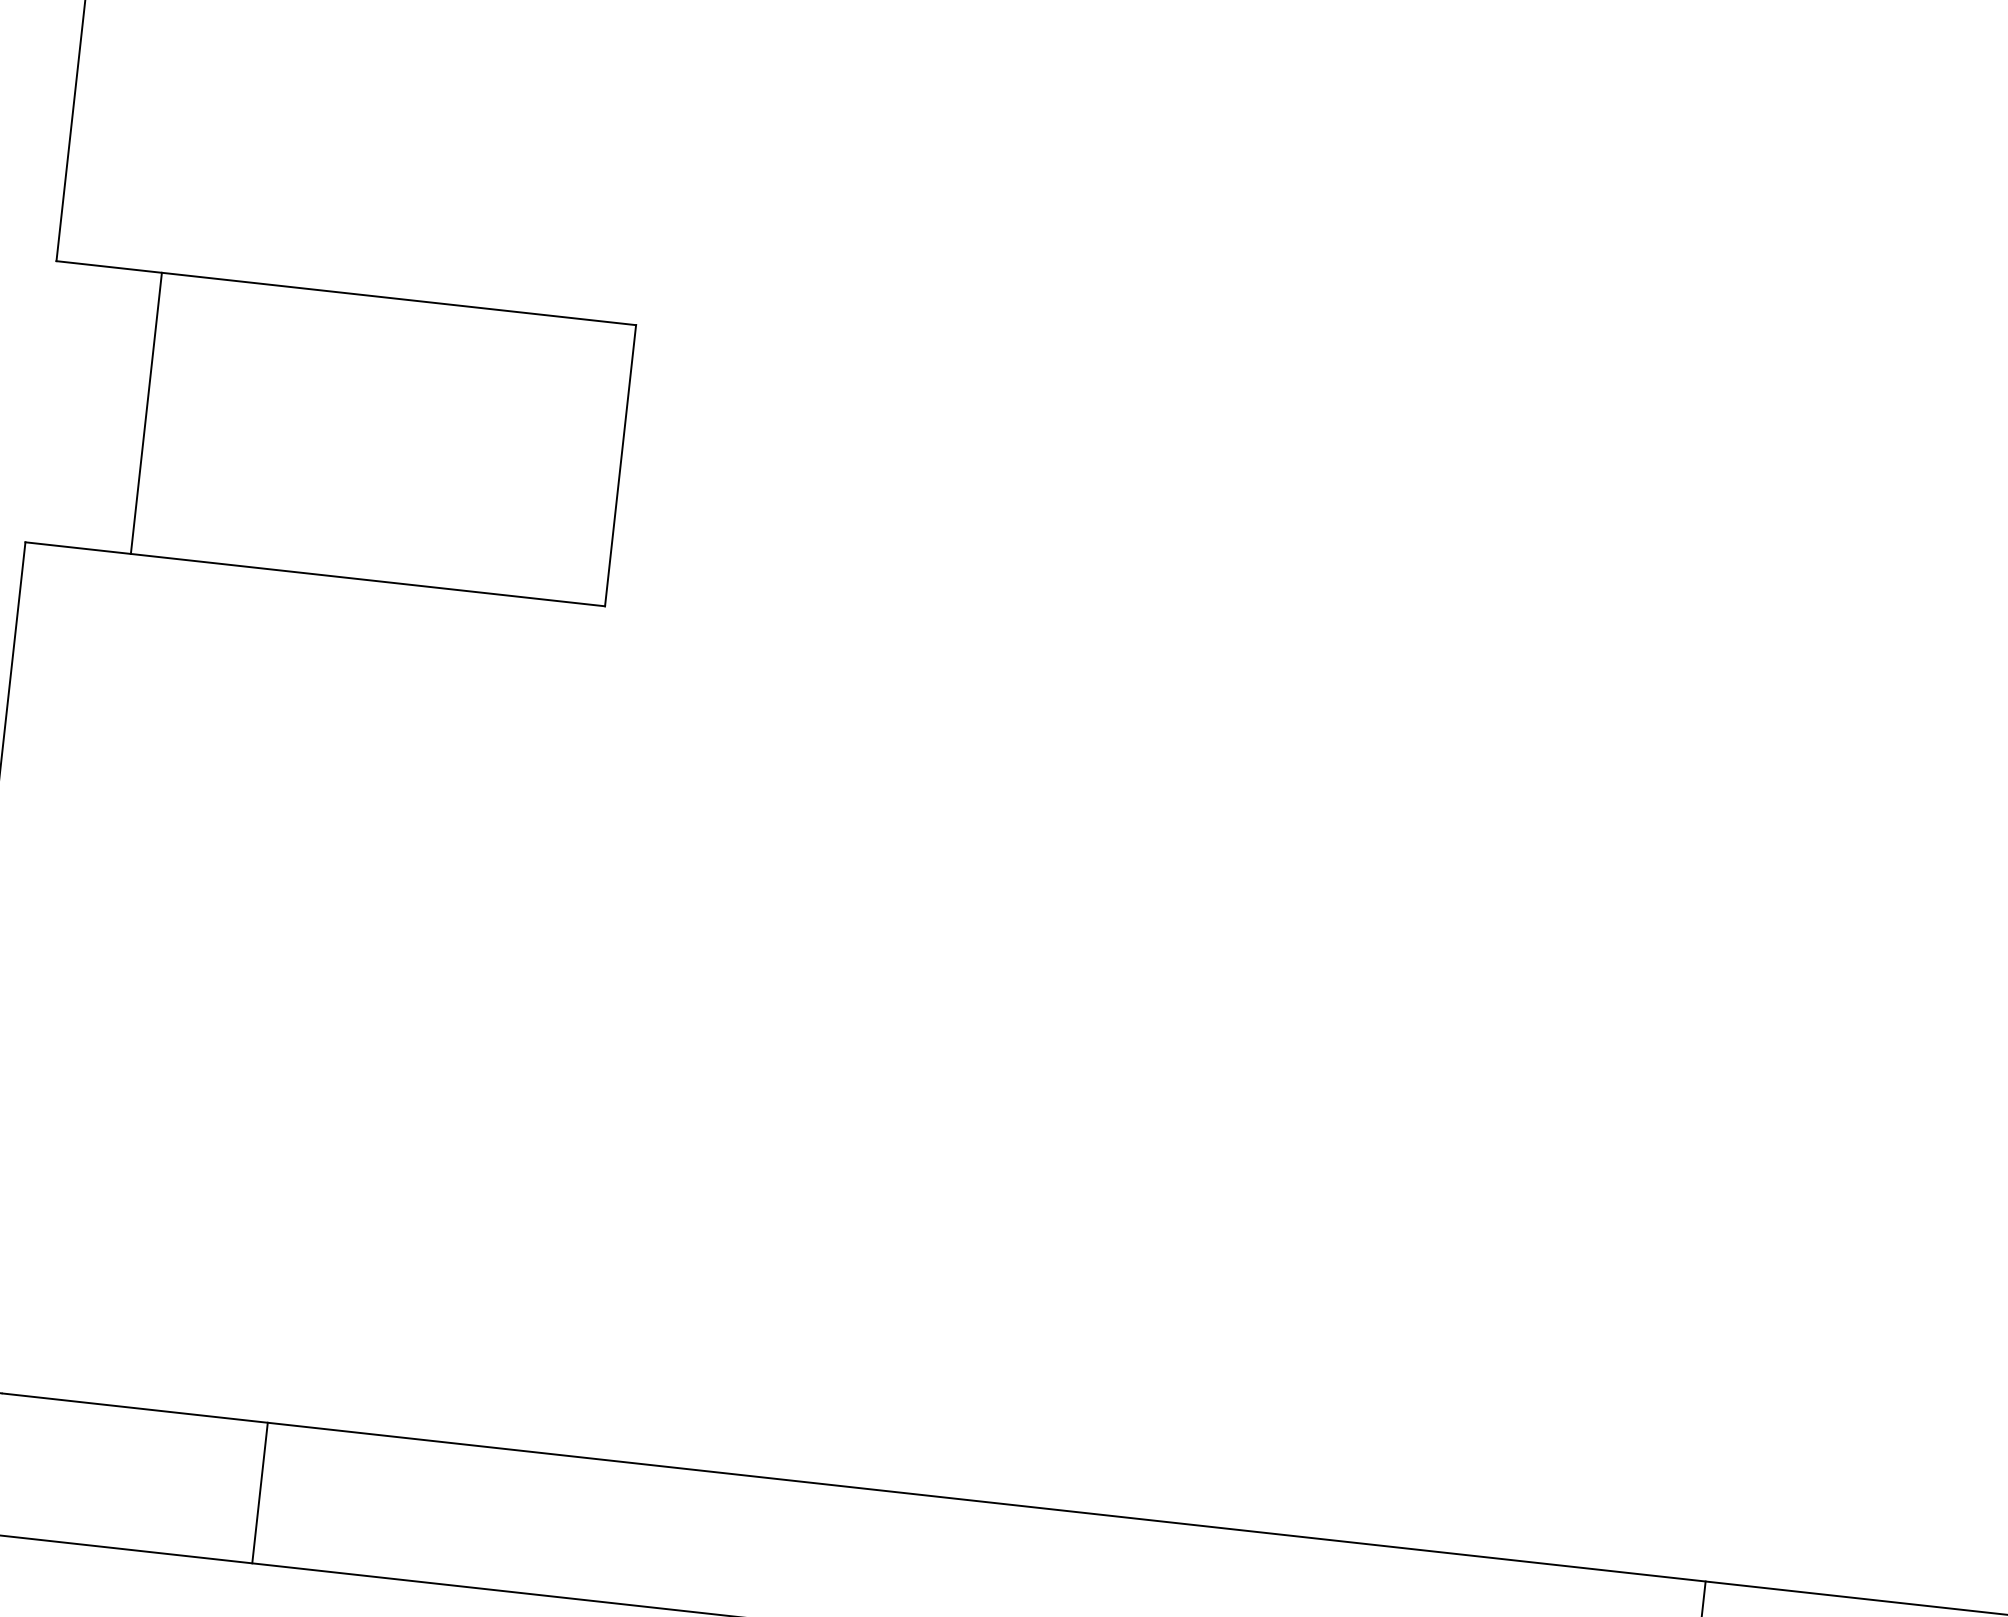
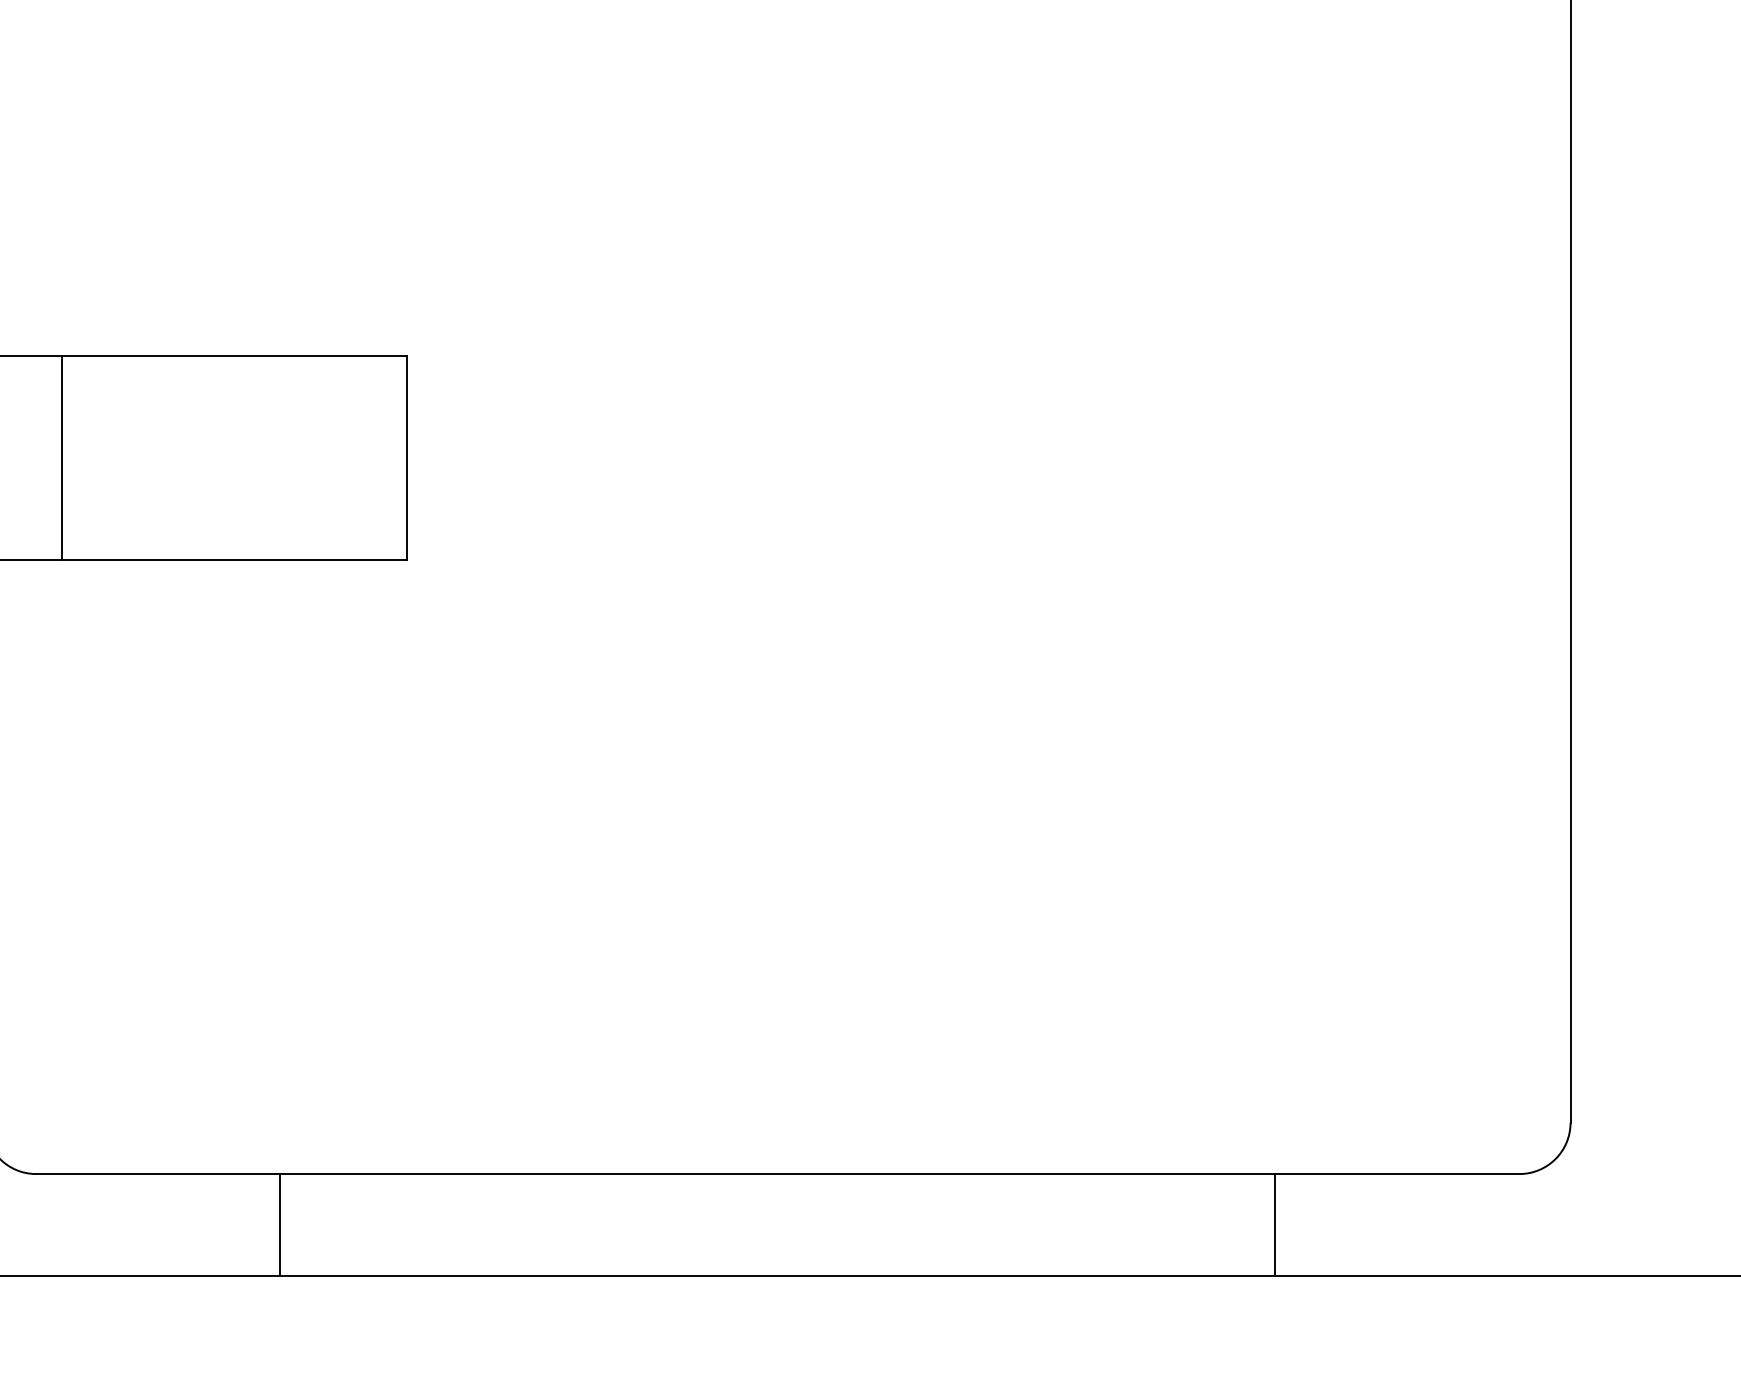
line: (260, 1493) -> (280, 1225), moved

